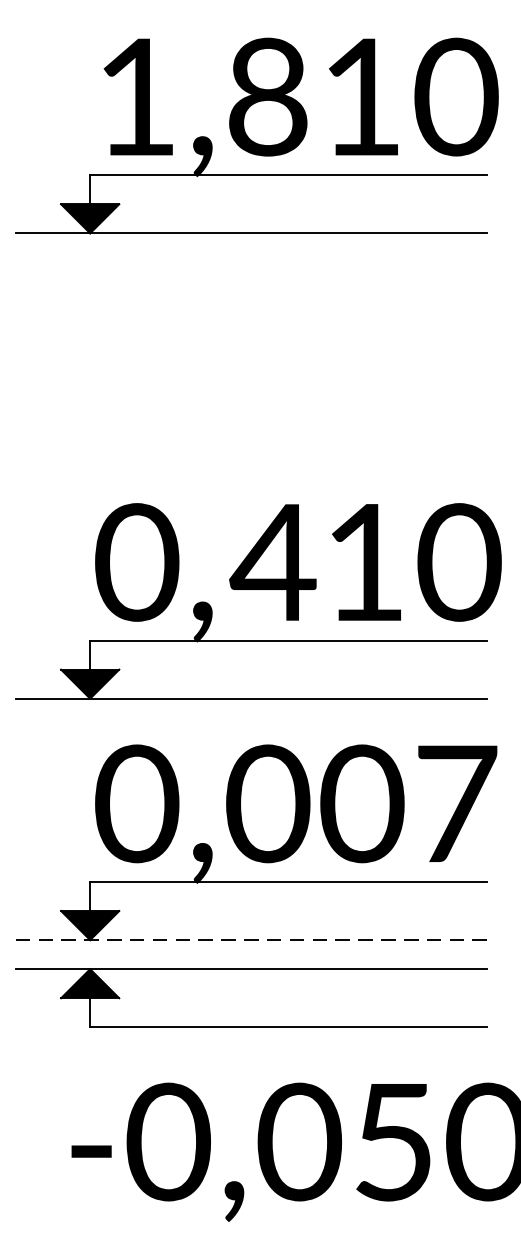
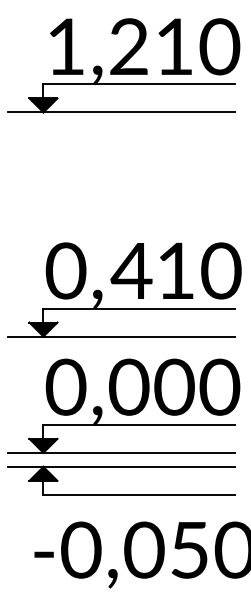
text: (268, 98) -> (129, 47), 1,810 -> 1,210
text: (455, 802) -> (219, 386), 0,007 -> 0,000
line: (252, 939) -> (121, 452), dashed -> solid

